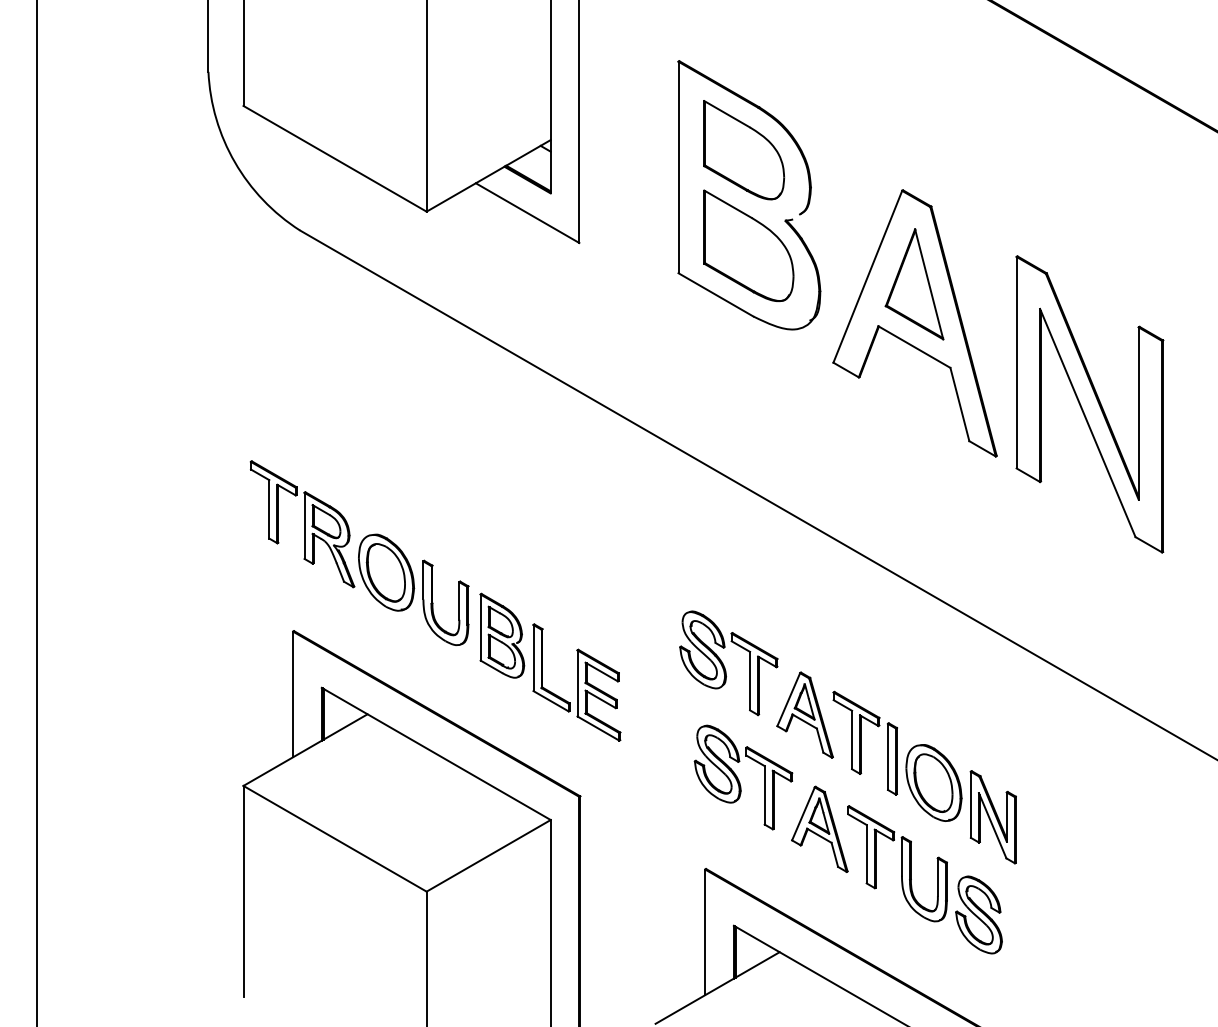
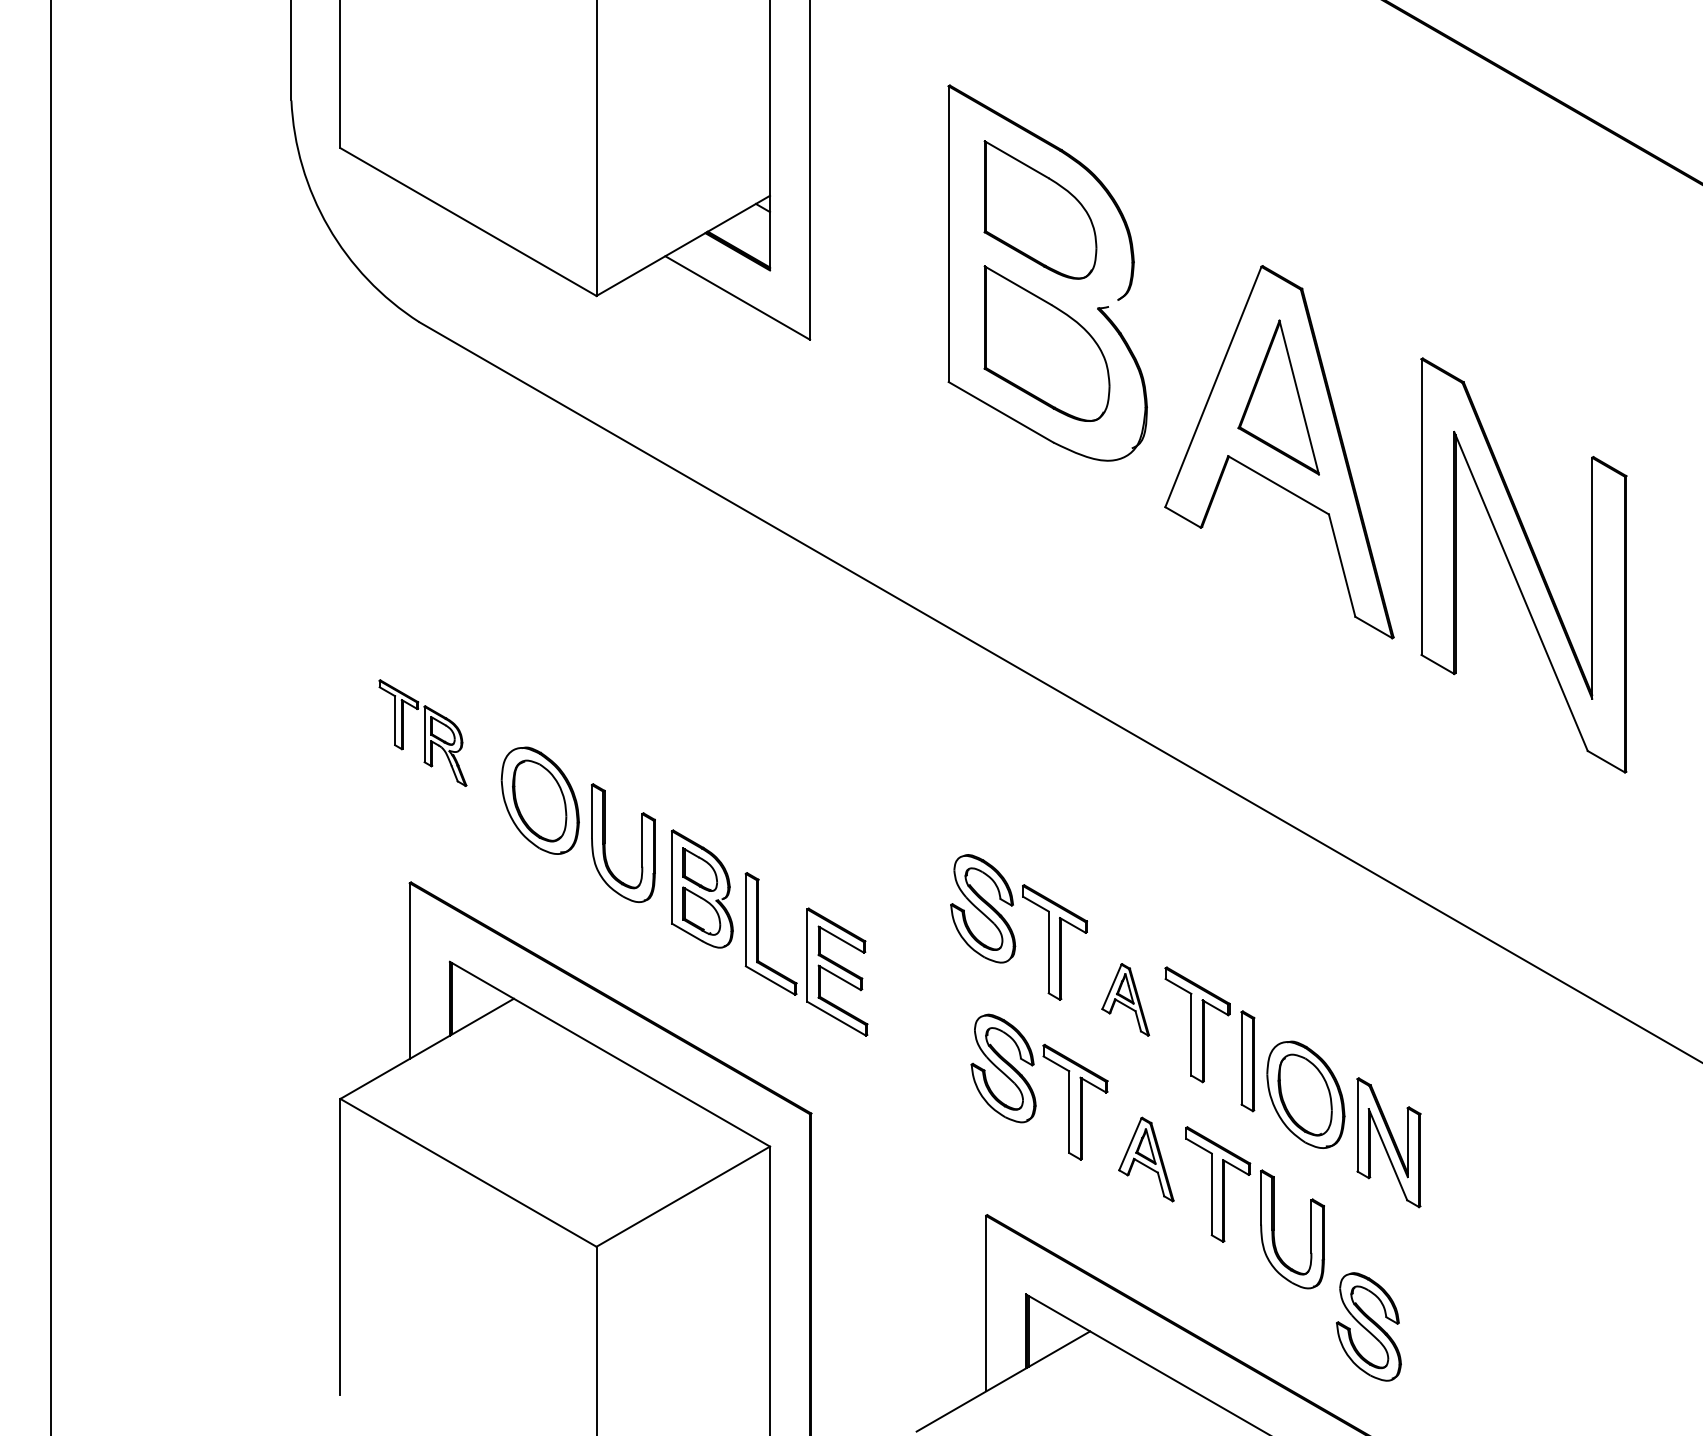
part: (302, 524) -> (422, 733), size x0.6
part: (804, 714) -> (1124, 999), size x0.6
part: (819, 828) -> (1145, 1158), size x0.7
part: (978, 914) -> (1368, 1326), moved

